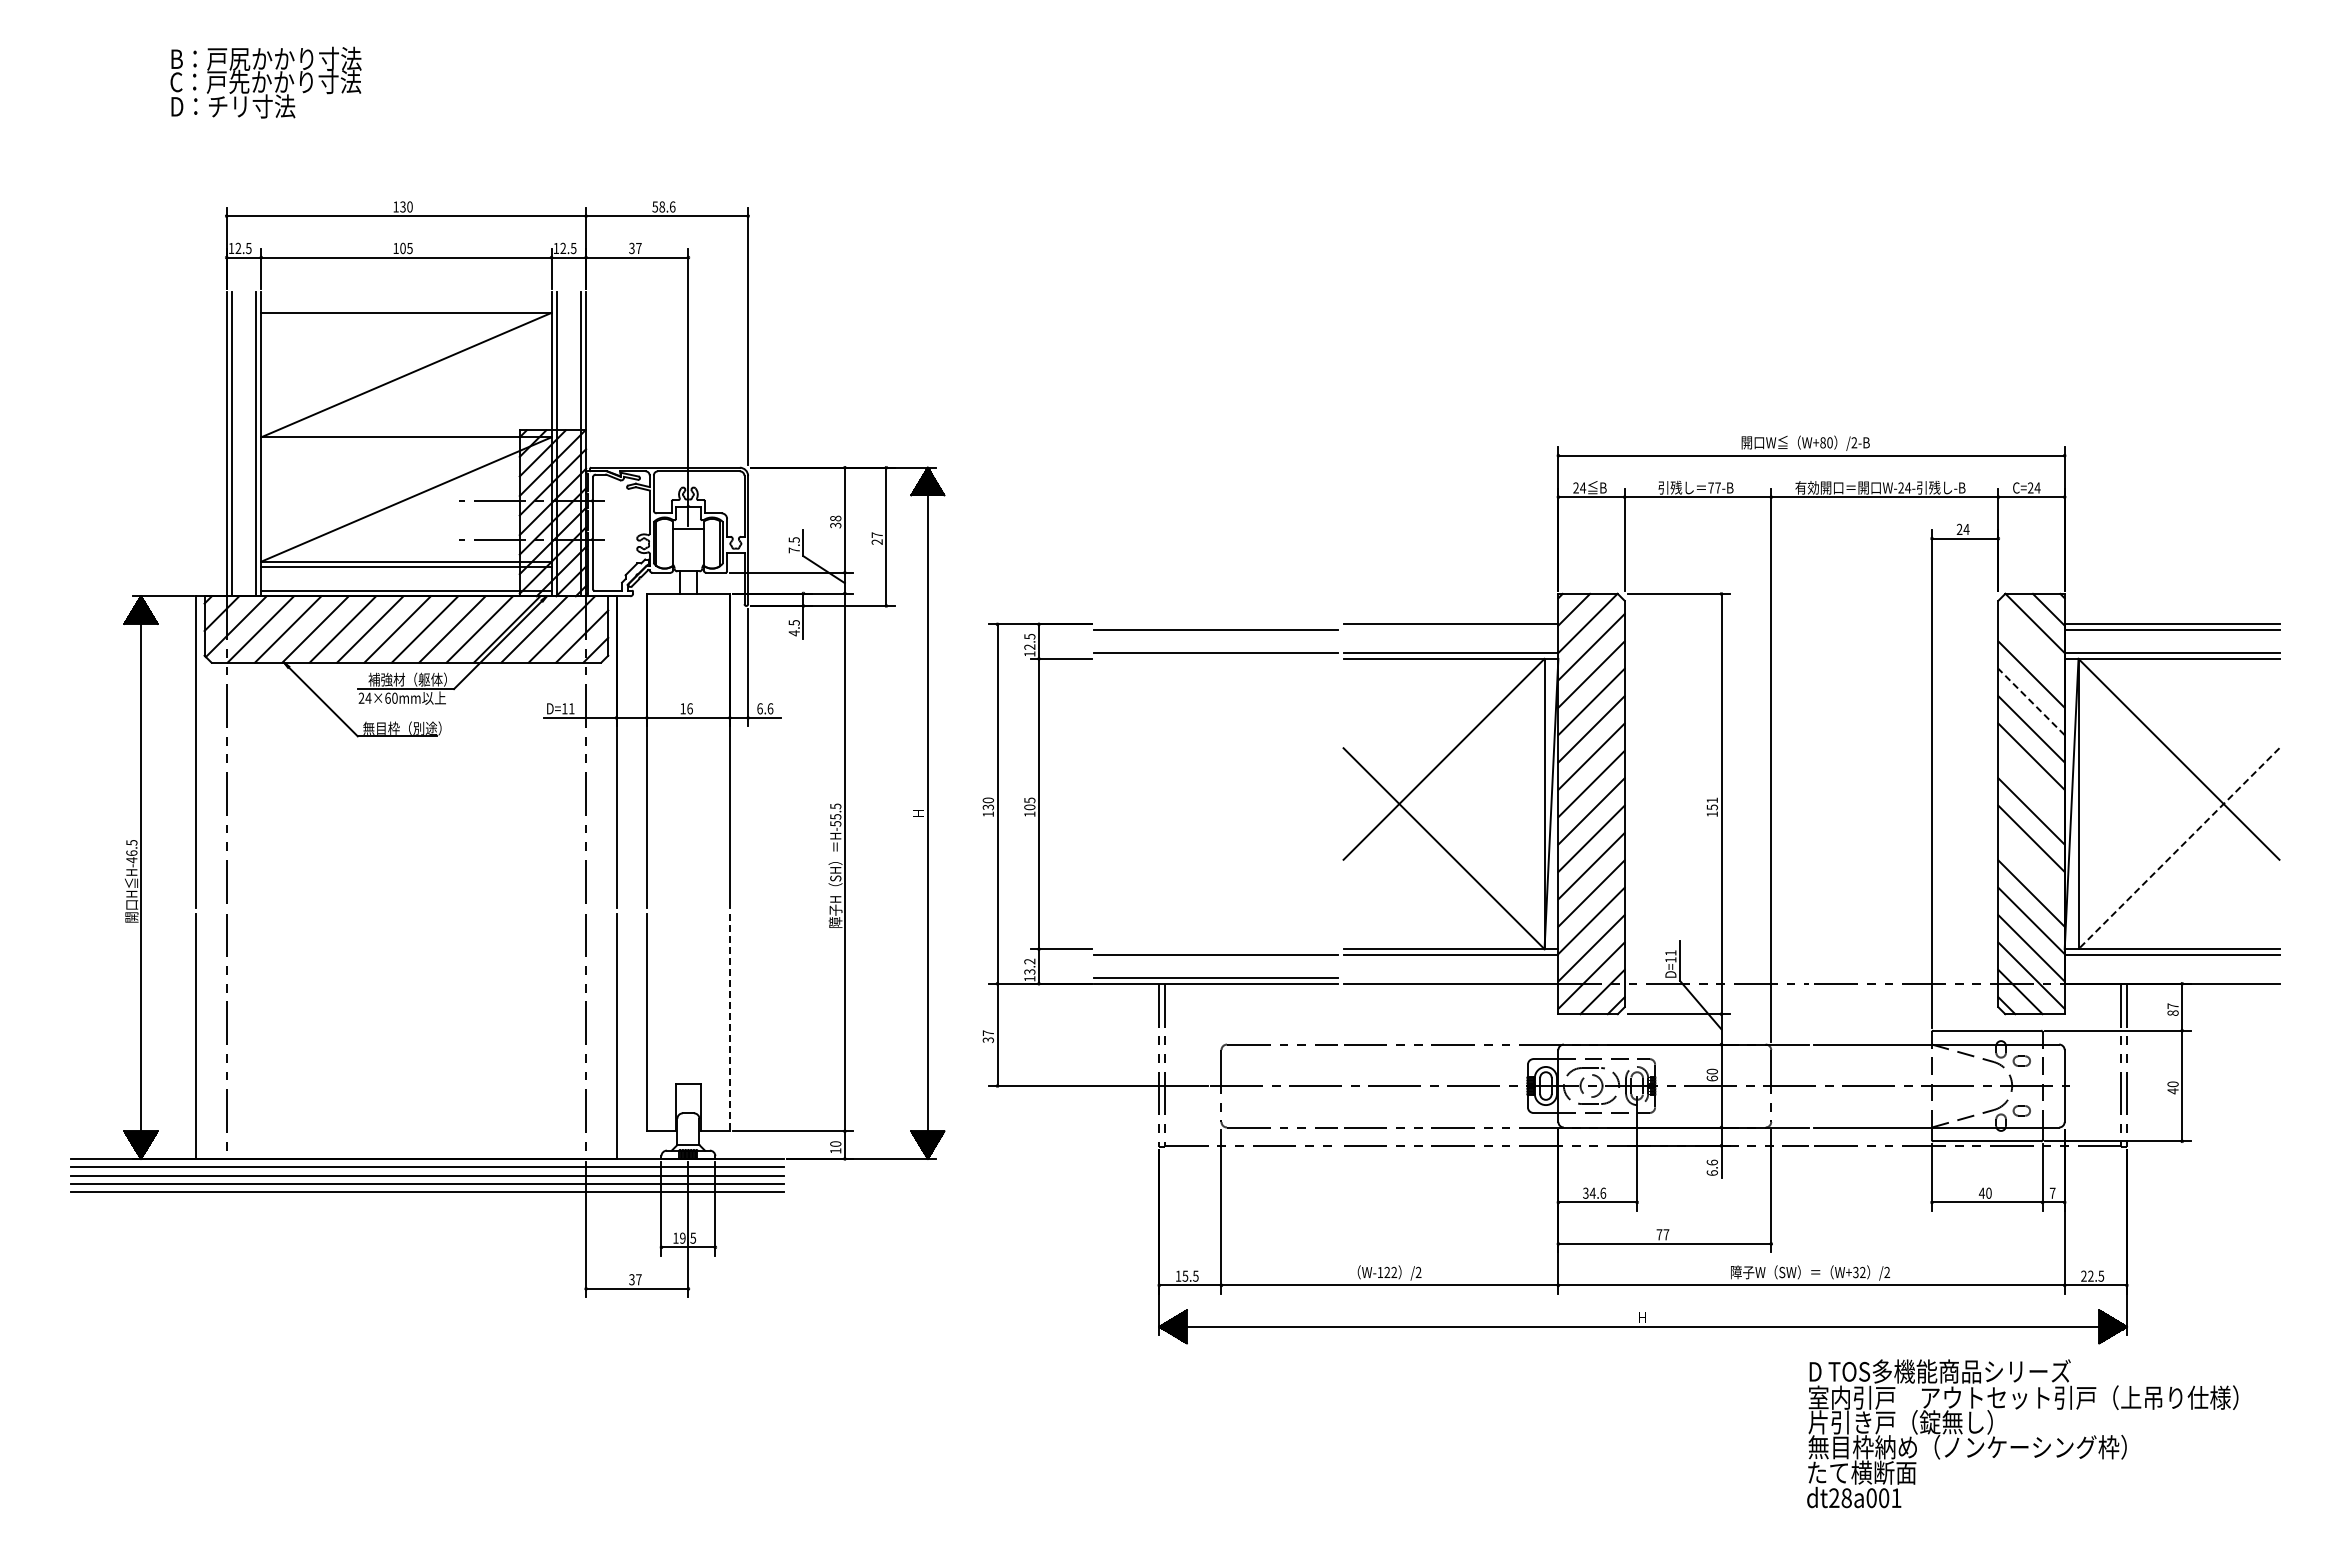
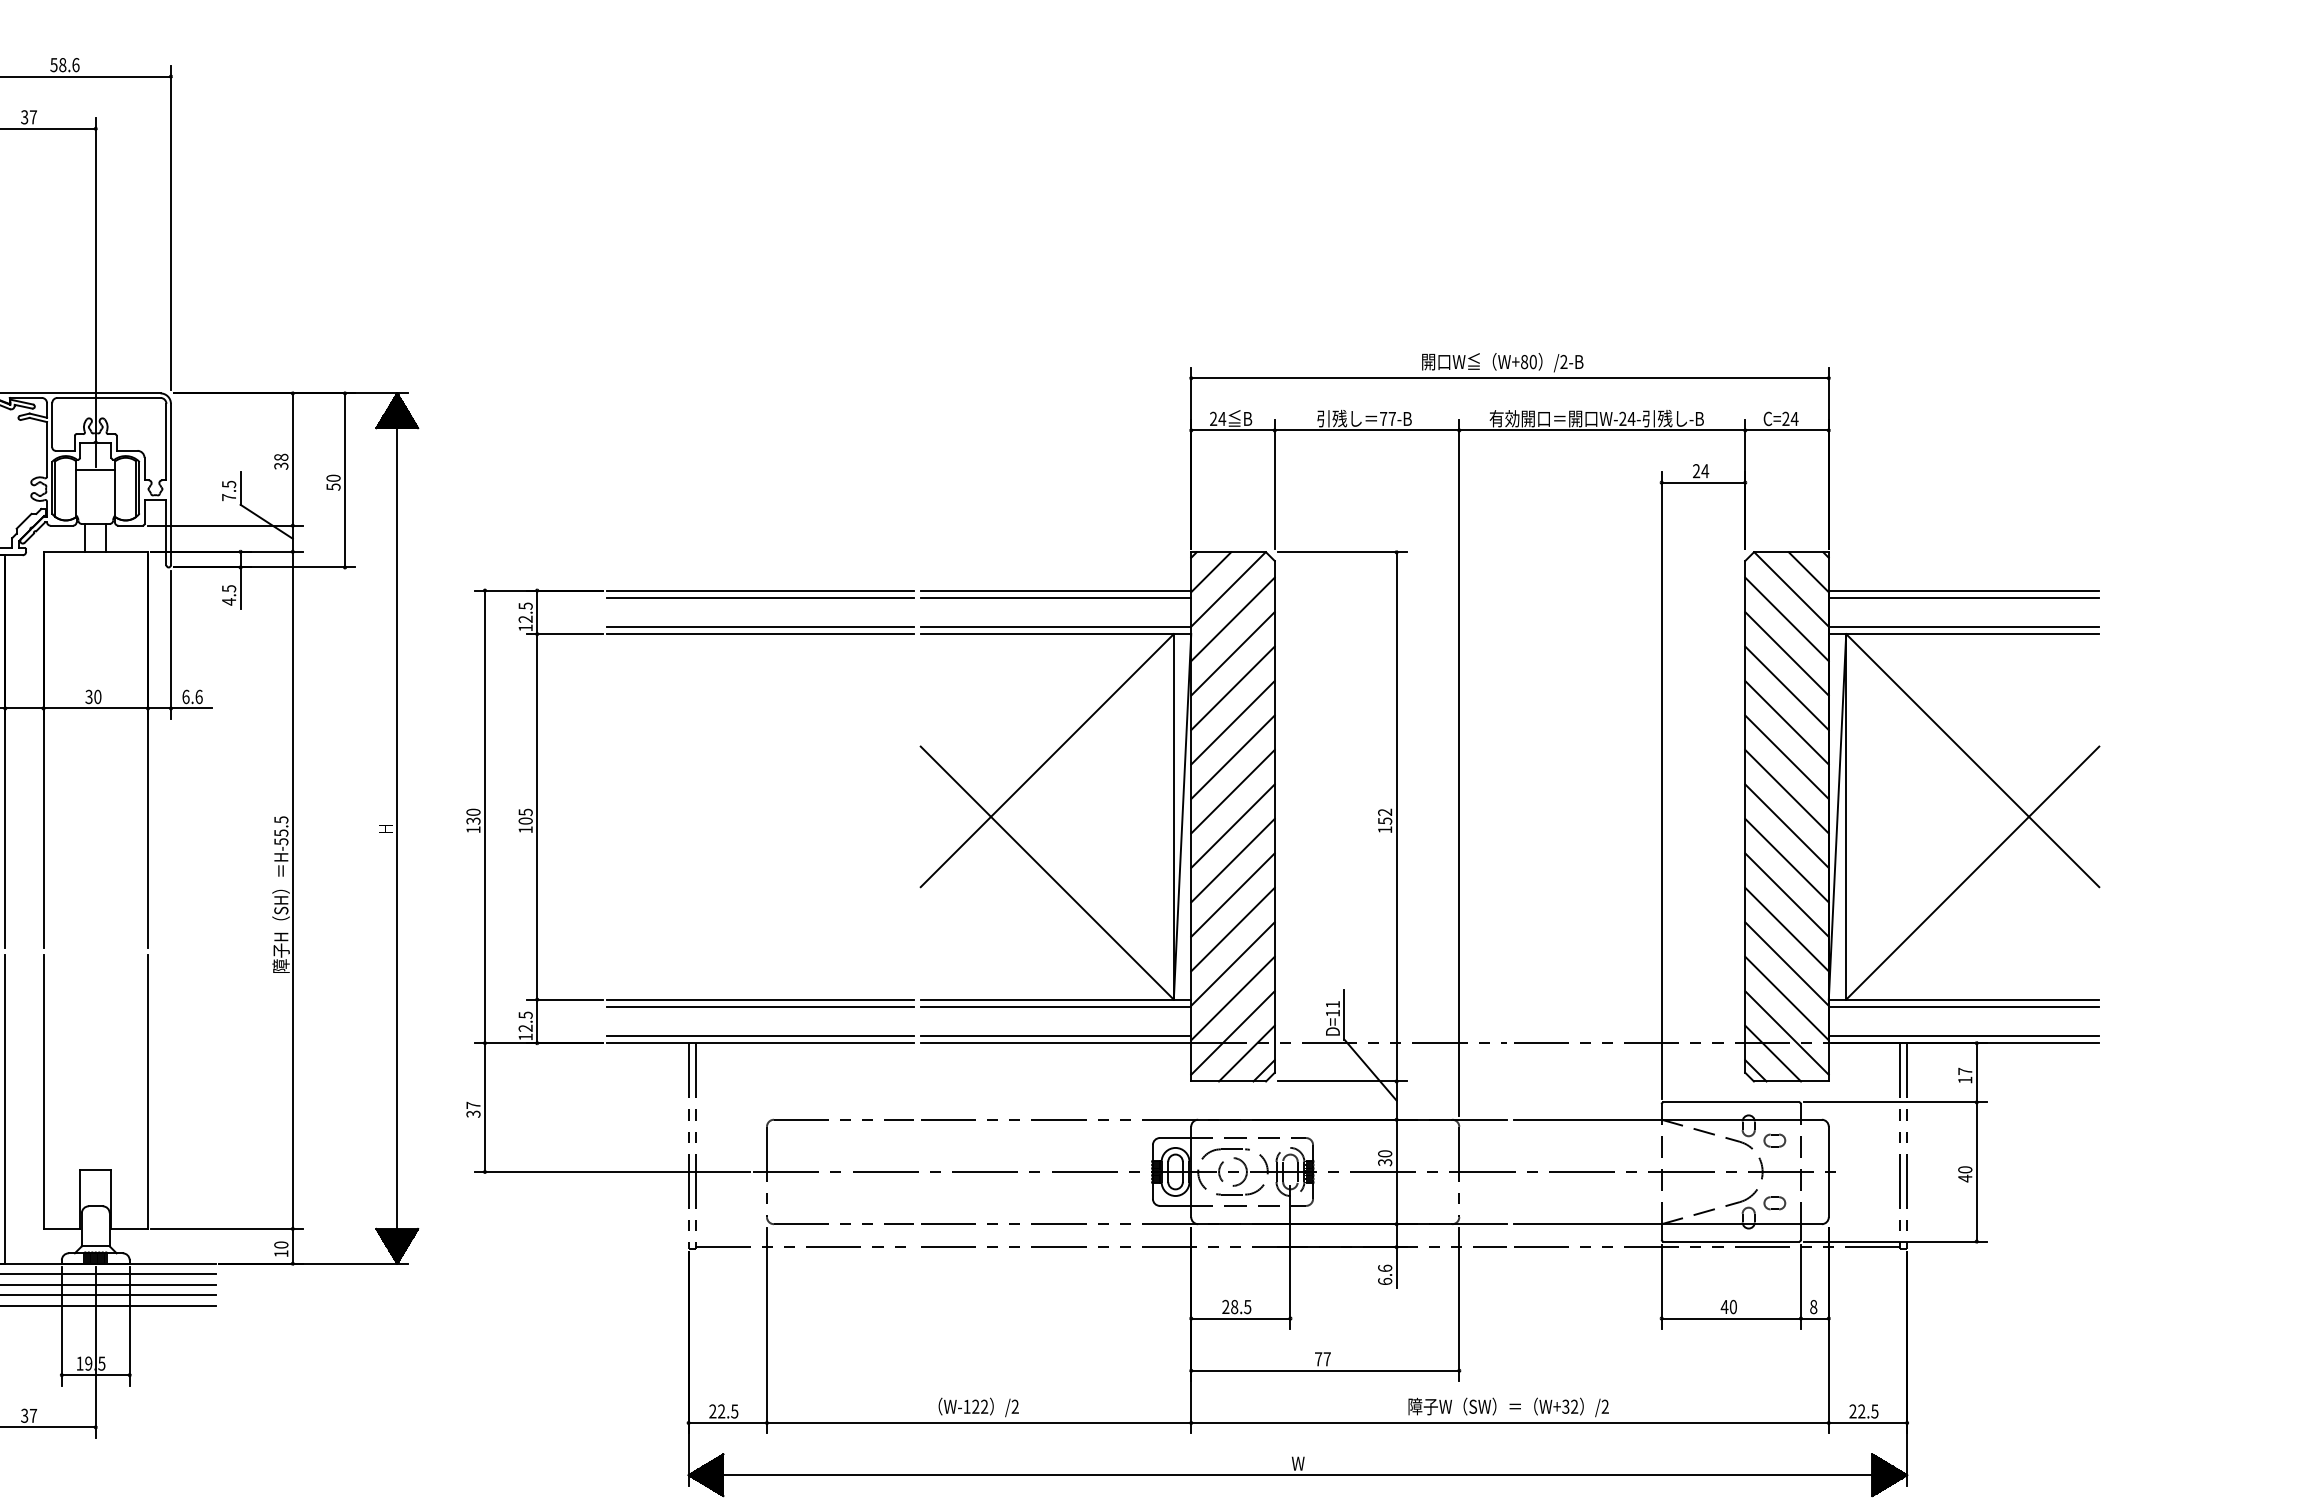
text: (876, 538) -> (332, 482), 27 -> 50
line: (1216, 624) -> (760, 590), added
line: (1450, 629) -> (1055, 597), added
line: (2031, 647) -> (1786, 619), added
line: (1216, 658) -> (760, 633), added
line: (2031, 701) -> (1786, 687), dashed -> solid
text: (686, 708) -> (93, 696), 16 -> 30
line: (2031, 783) -> (1786, 791), added
text: (1711, 800) -> (1384, 812), 151 -> 152
line: (2178, 849) -> (1972, 874), dashed -> solid
line: (2031, 866) -> (1786, 895), added
line: (1216, 949) -> (760, 1000), added
text: (1029, 966) -> (525, 1021), 13.2 -> 12.5
line: (1450, 978) -> (1055, 1036), added
line: (2171, 978) -> (1963, 1036), added
text: (2172, 1012) -> (1964, 1079), 87 -> 17
line: (729, 1022) -> (147, 1091), dashed -> solid
text: (1711, 1078) -> (1384, 1162), 60 -> 30
text: (1594, 1192) -> (1236, 1306), 34.6 -> 28.5
text: (2052, 1192) -> (1813, 1306), 7 -> 8
text: (1181, 1275) -> (716, 1410), 15.5 -> 22.5
text: (1643, 1317) -> (1298, 1463), H -> W

